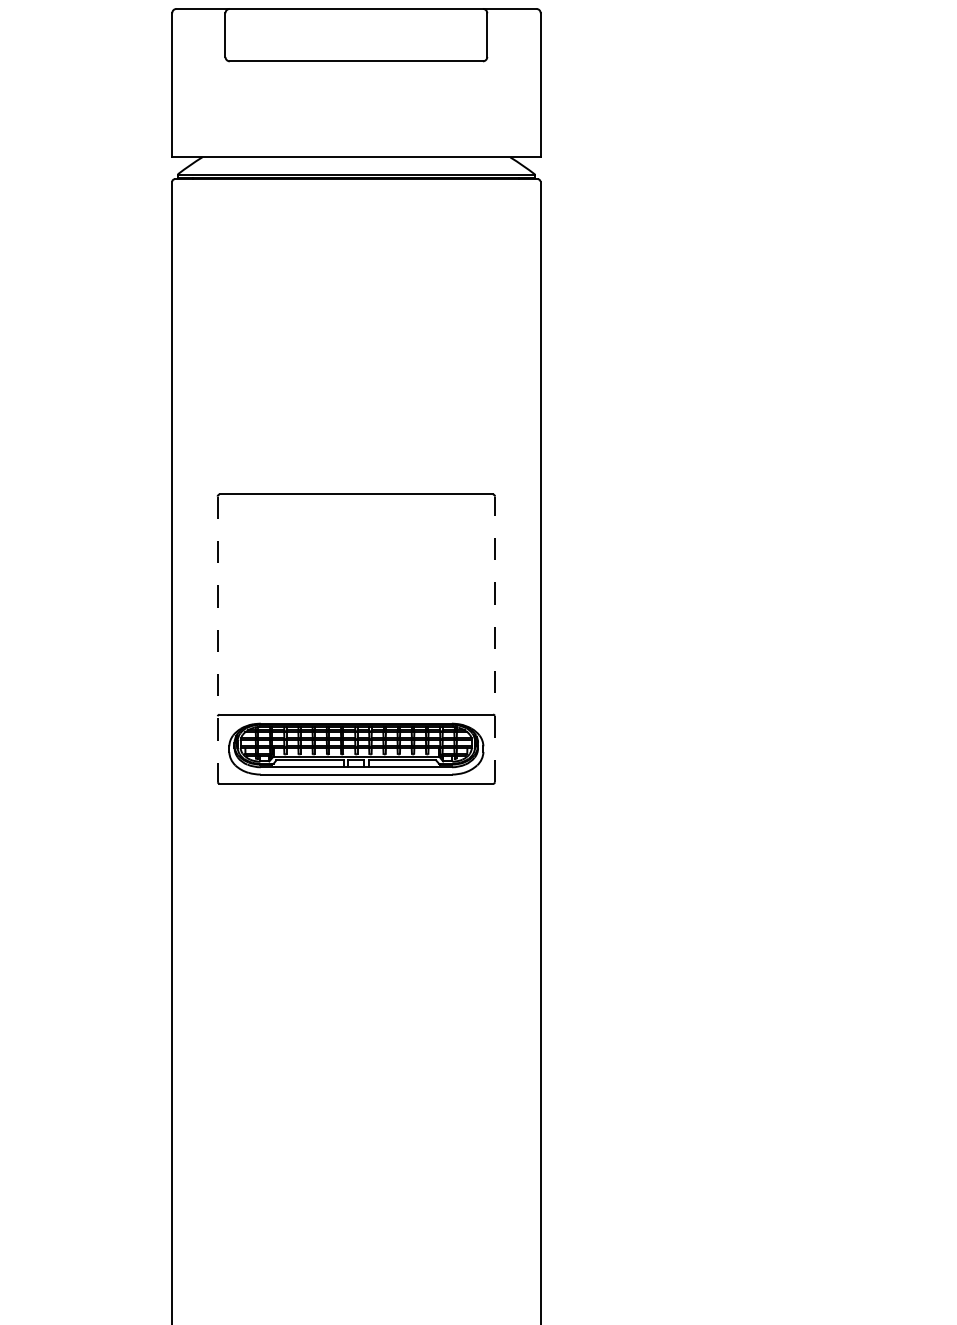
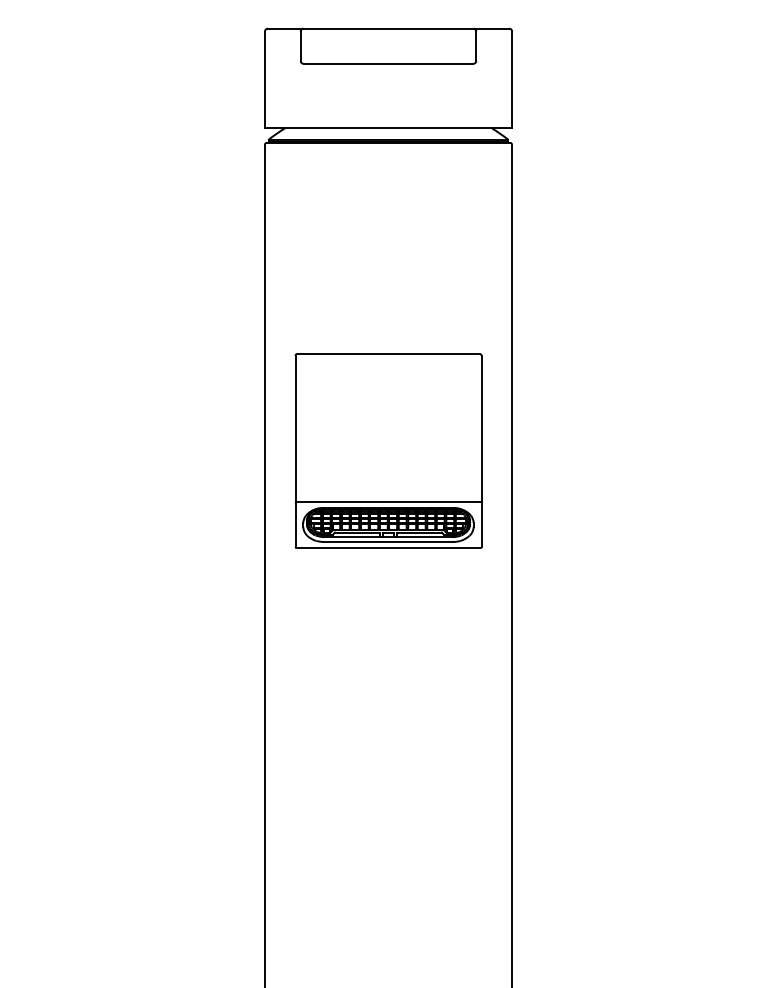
line: (217, 639) -> (295, 451), dashed -> solid
line: (495, 639) -> (481, 451), dashed -> solid

